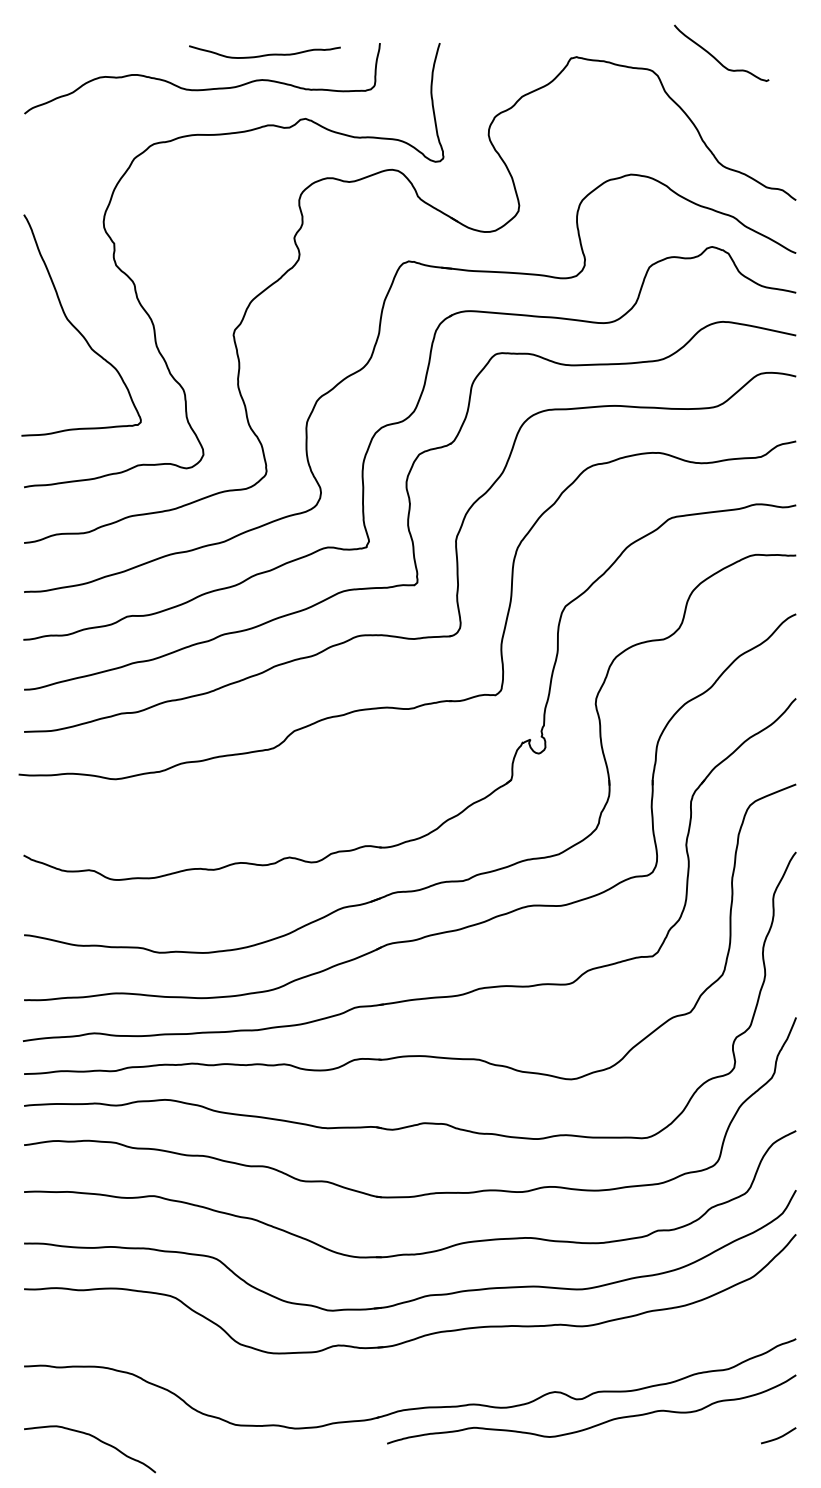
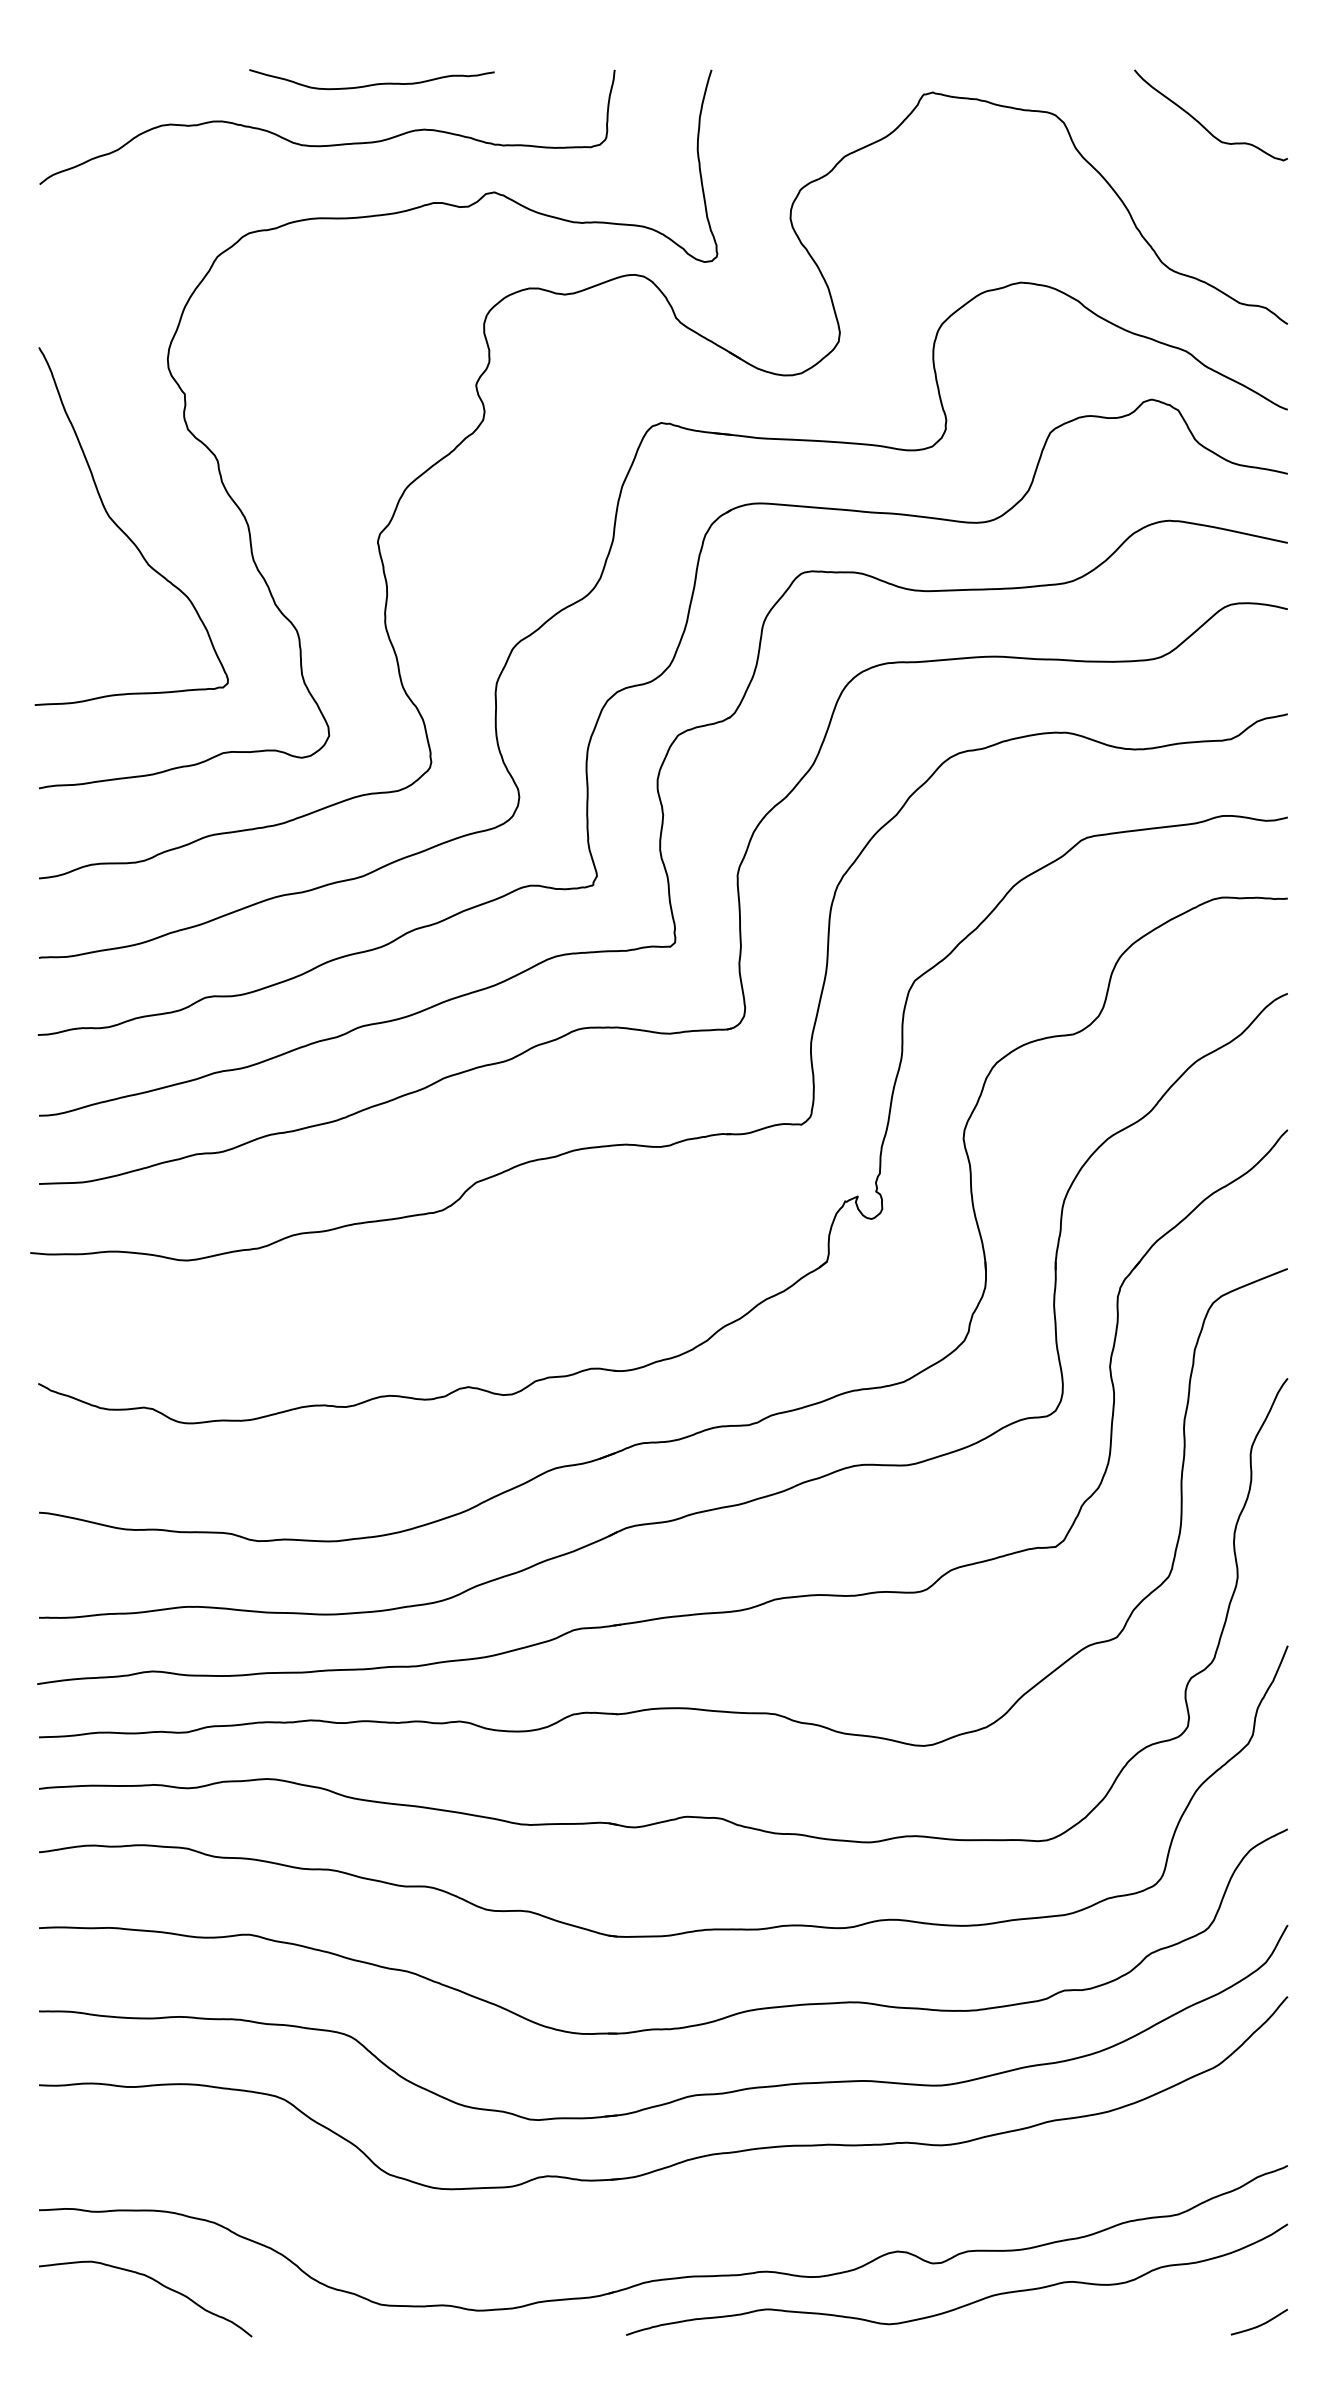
curve: (264, 54) -> (371, 83), moved
curve: (715, 57) -> (1200, 122), moved
curve: (96, 1439) -> (156, 2283), moved

